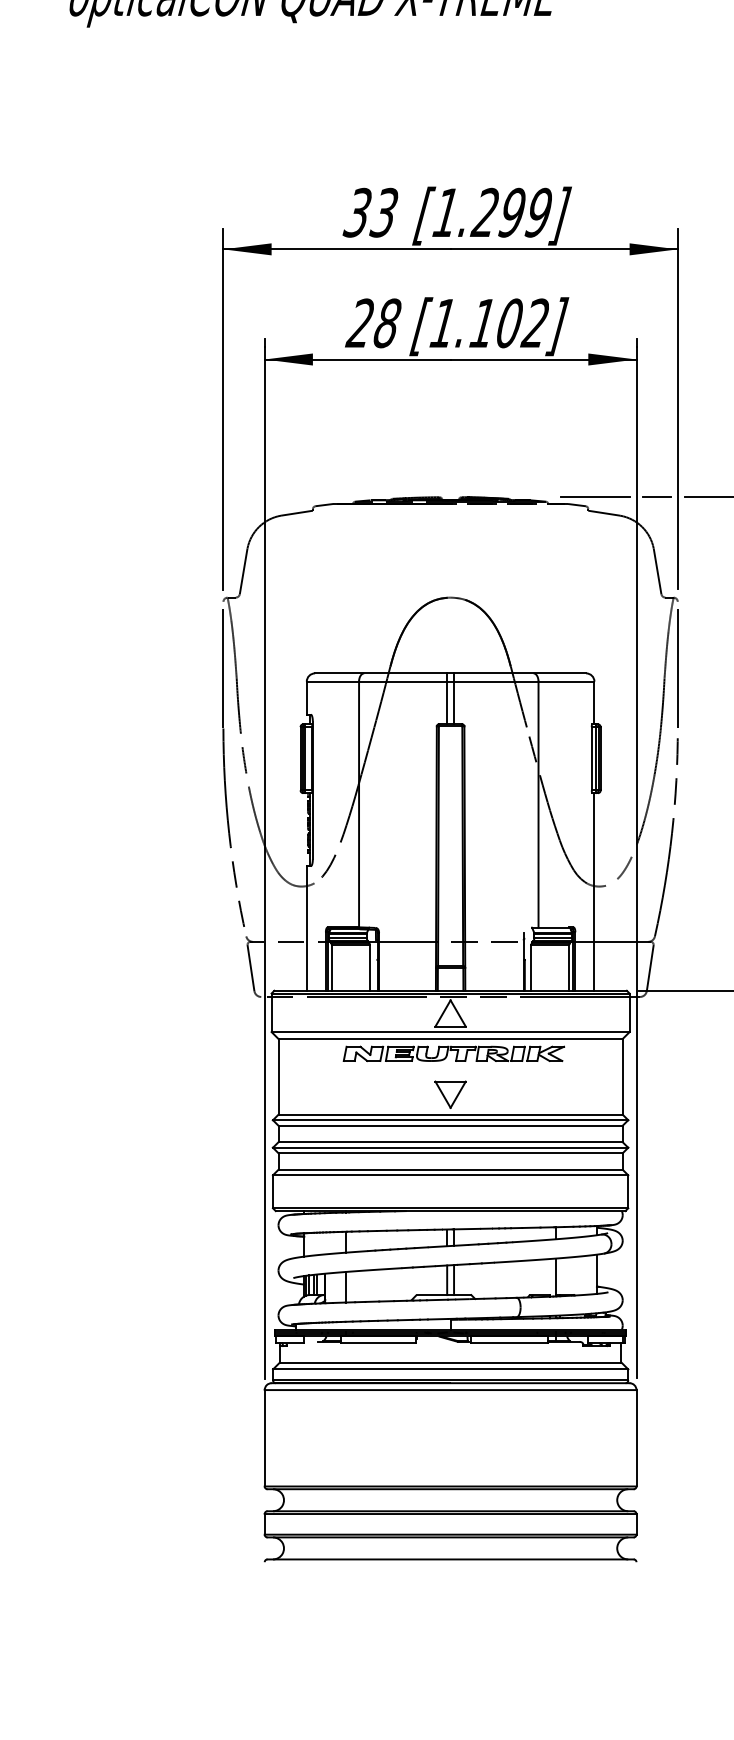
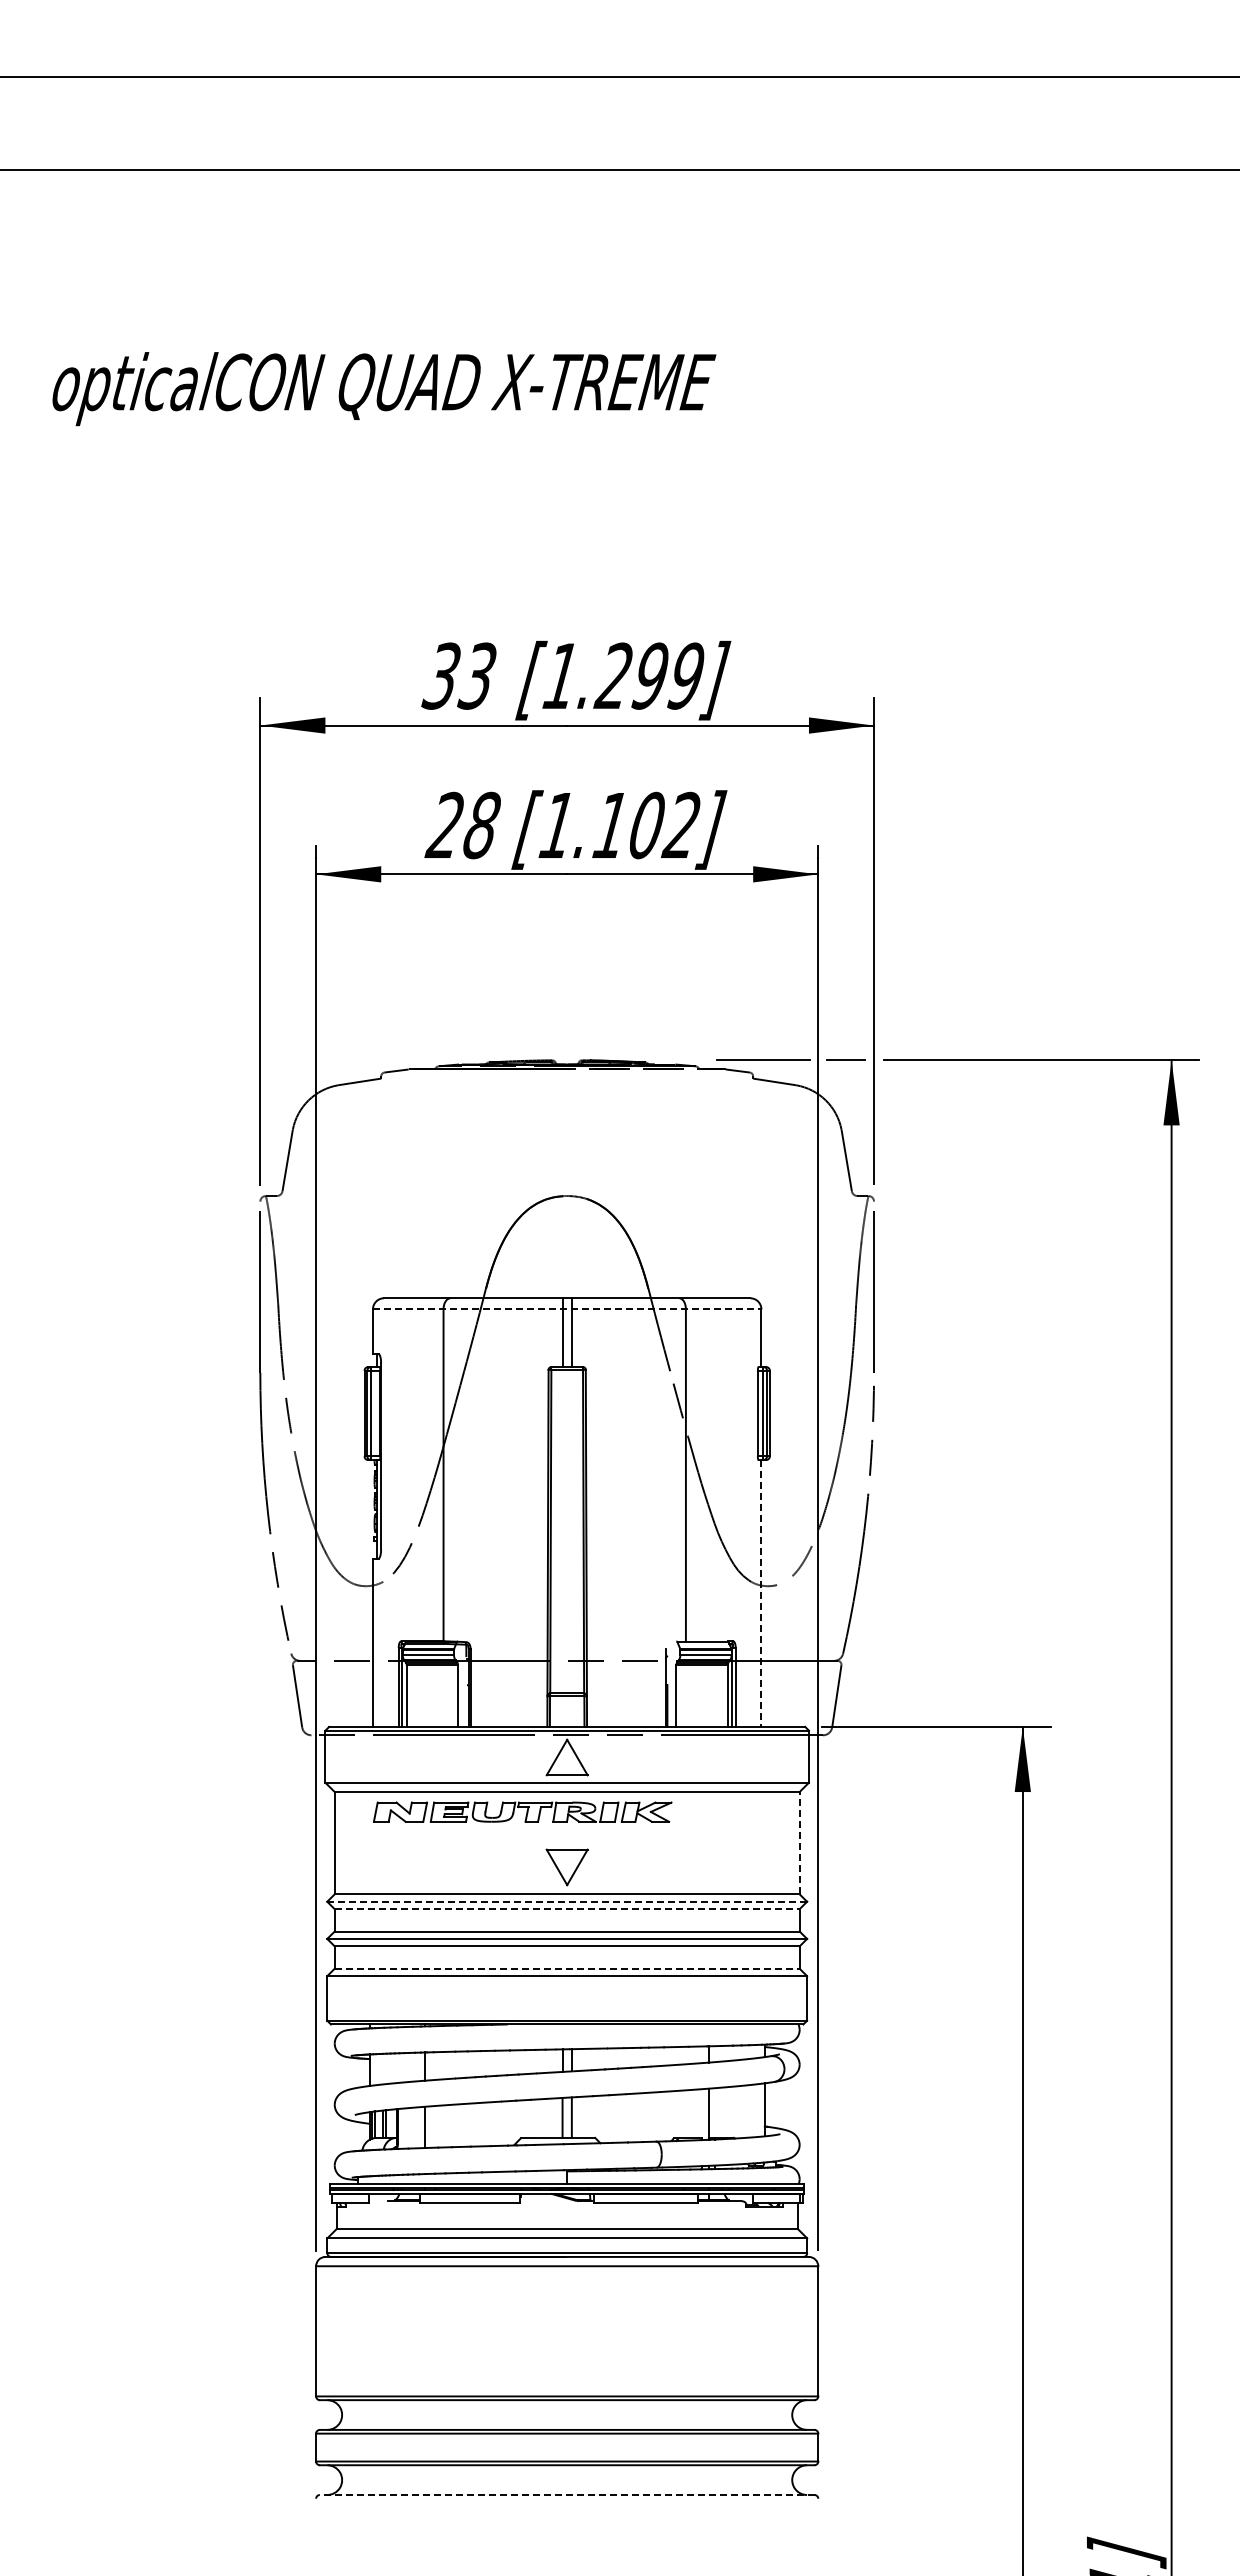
line: (450, 681) -> (567, 1309), solid -> dashed
line: (594, 892) -> (761, 1594), solid -> dashed
part: (453, 1053) -> (522, 1811), moved
line: (622, 1076) -> (799, 1842), solid -> dashed
line: (450, 1120) -> (567, 1901), solid -> dashed
line: (450, 1125) -> (567, 1909), solid -> dashed
line: (450, 1169) -> (567, 1968), solid -> dashed
line: (450, 1559) -> (566, 2495), solid -> dashed

